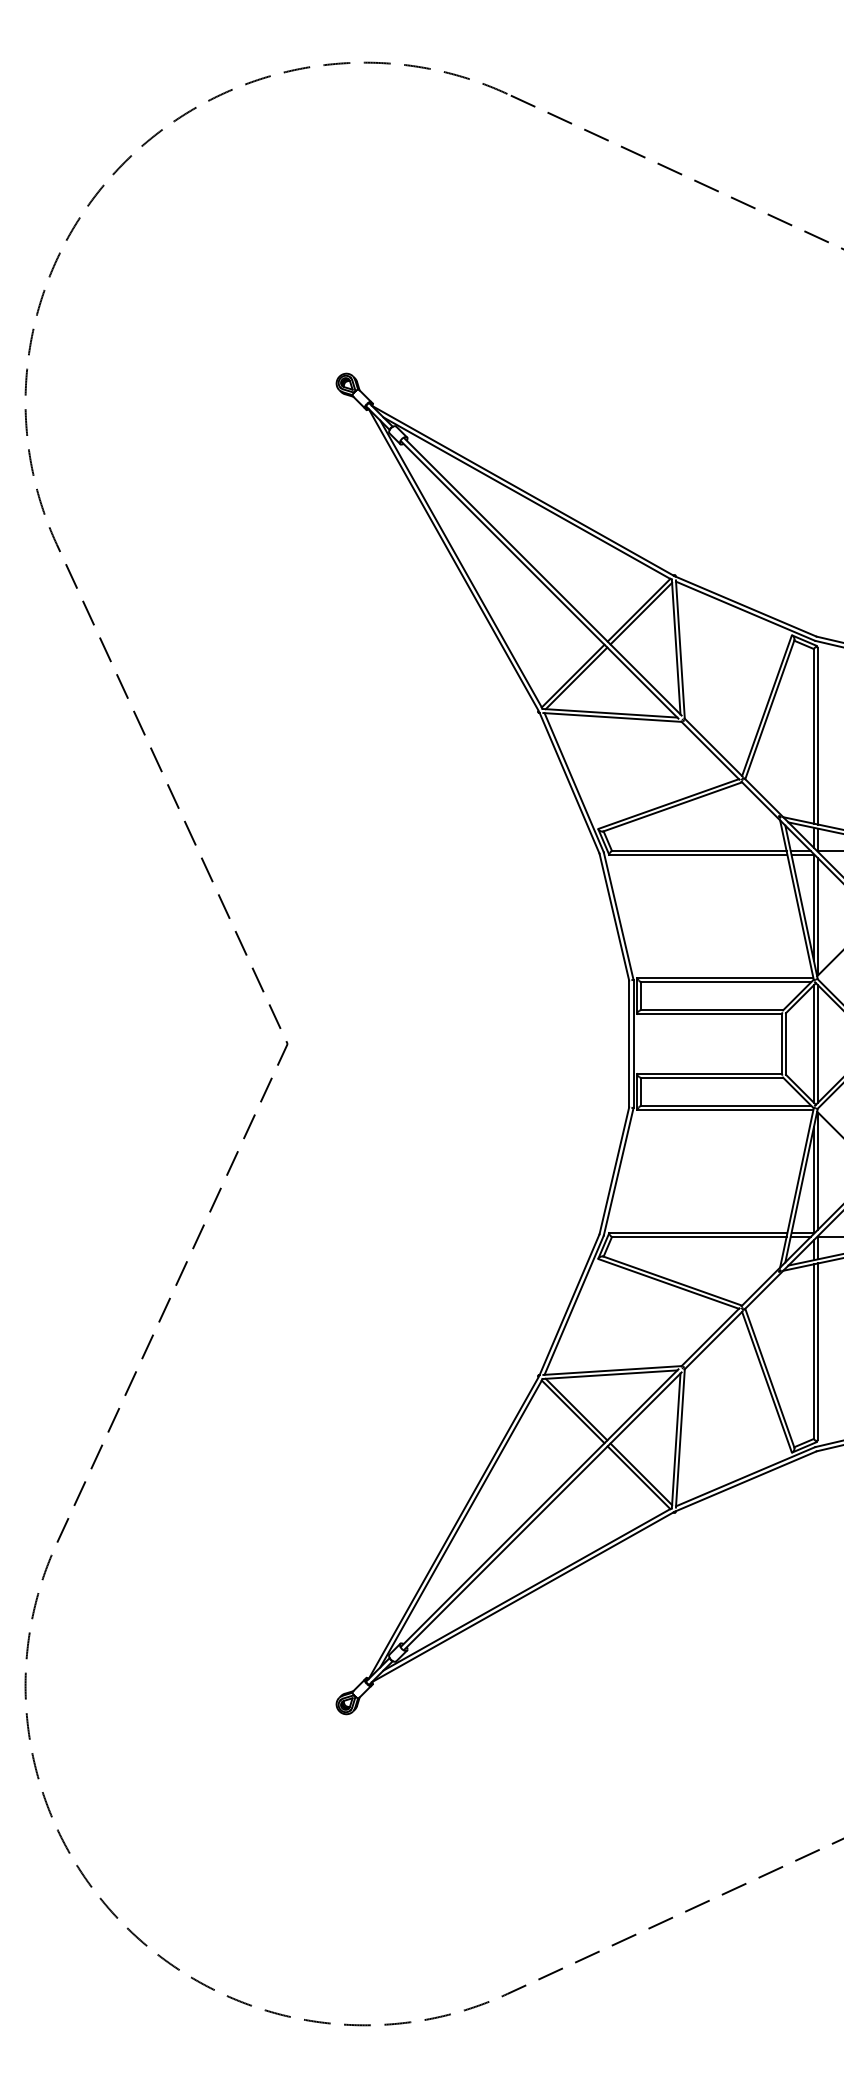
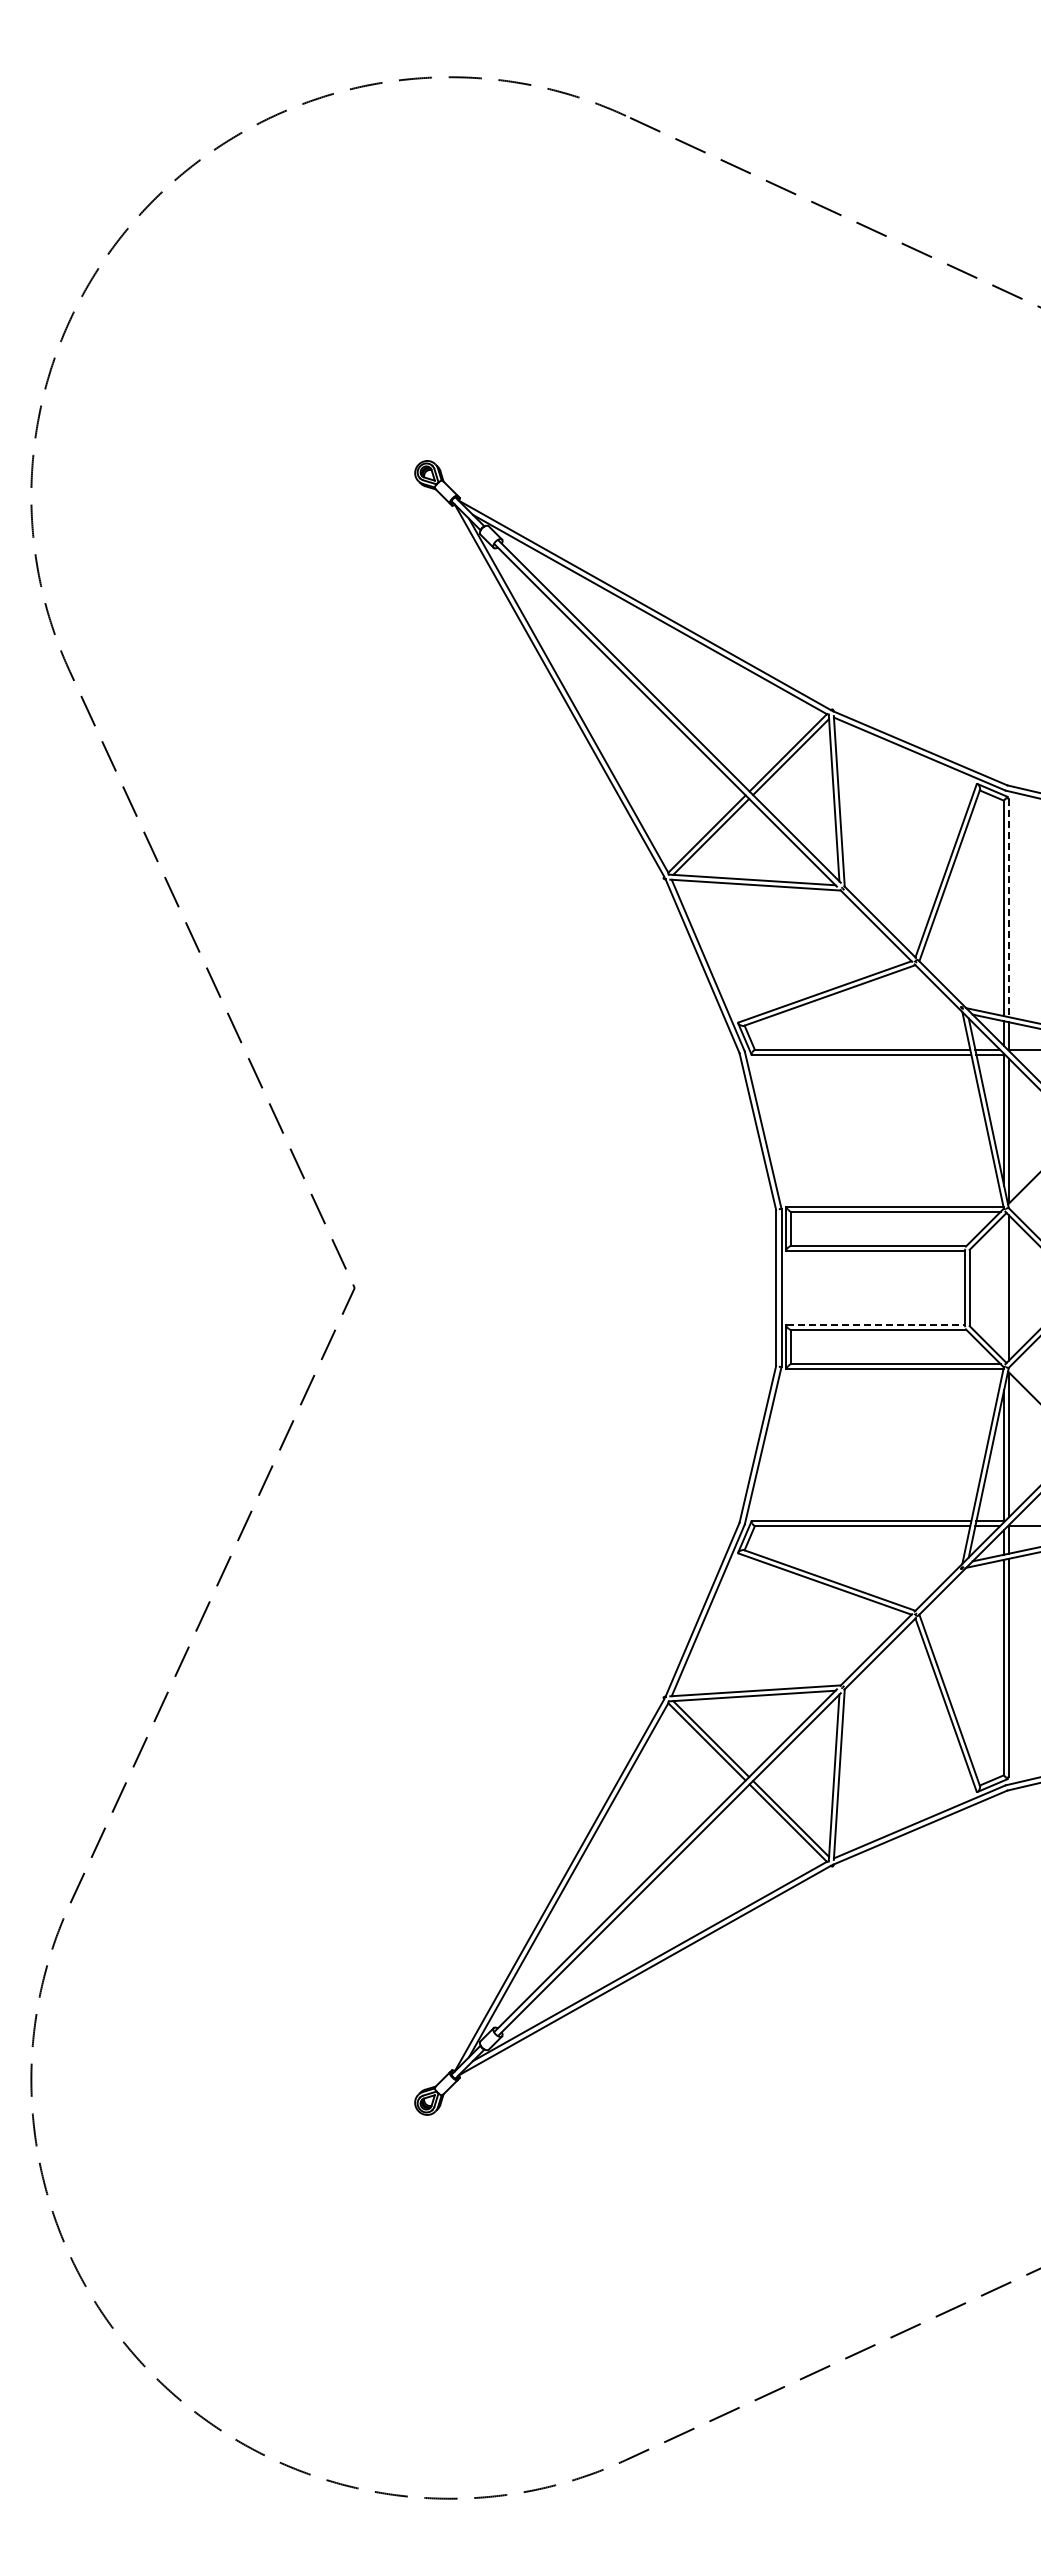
line: (818, 736) -> (1009, 908), solid -> dashed
line: (814, 1043) -> (1004, 1287), removed
line: (710, 1073) -> (876, 1324), solid -> dashed

